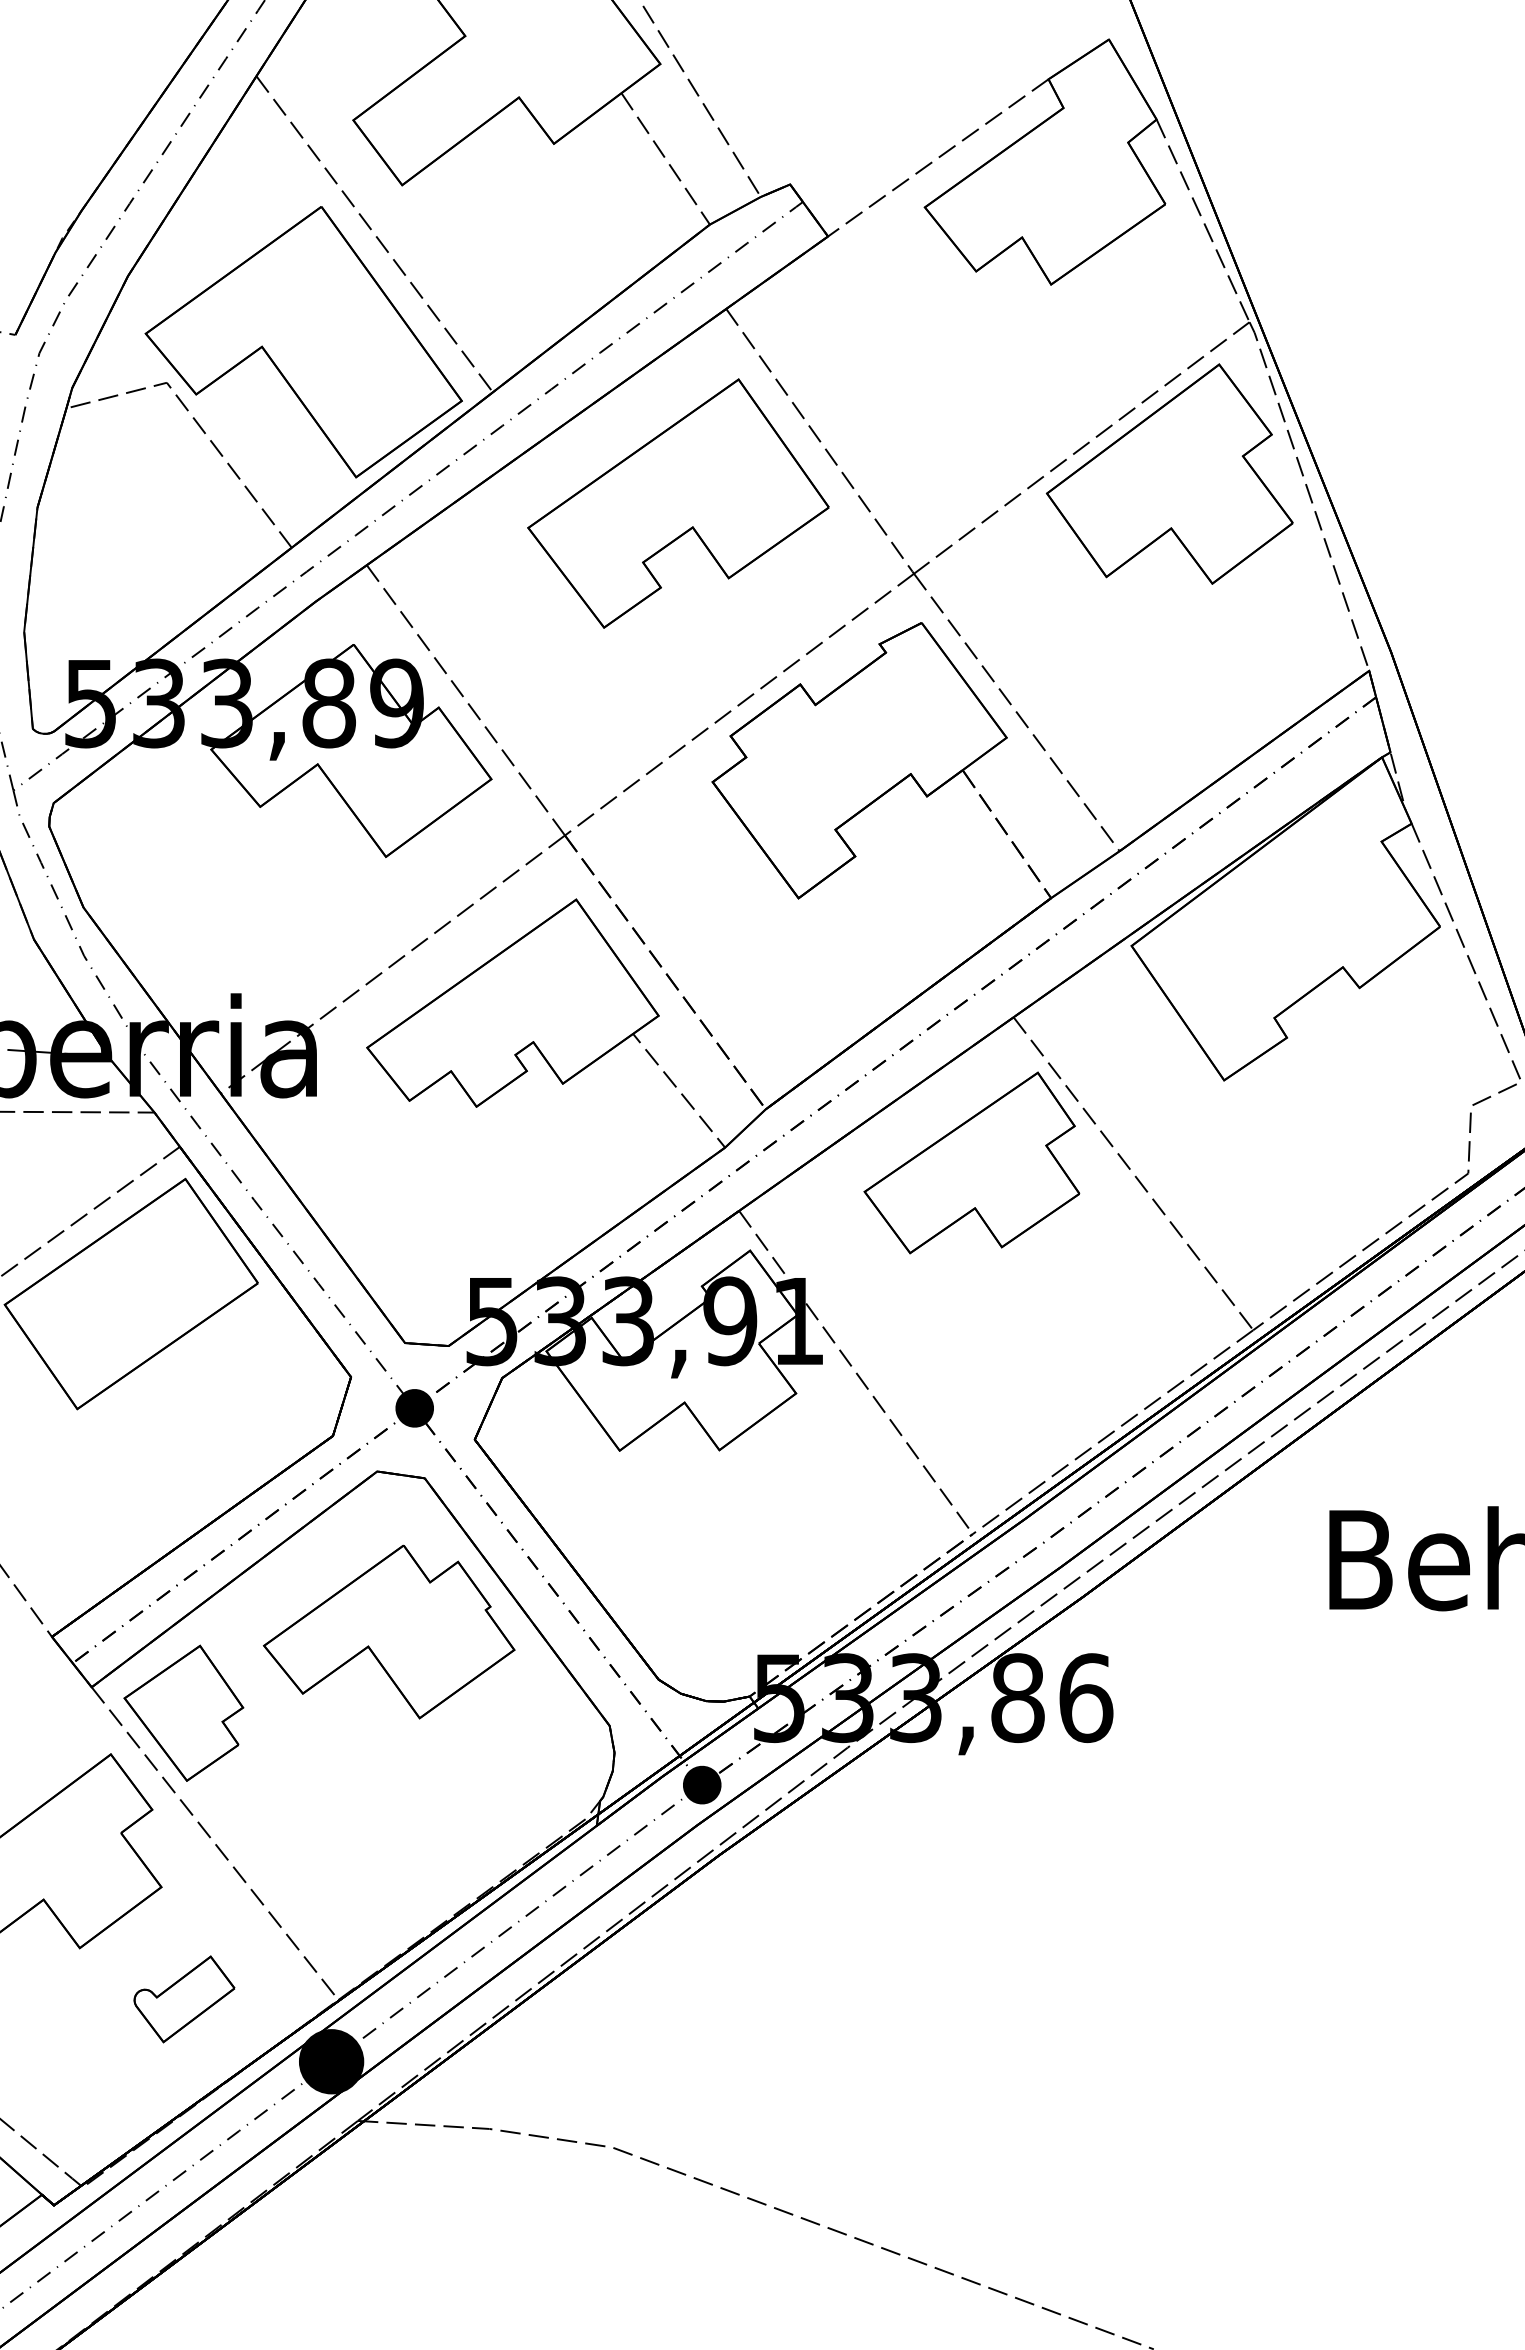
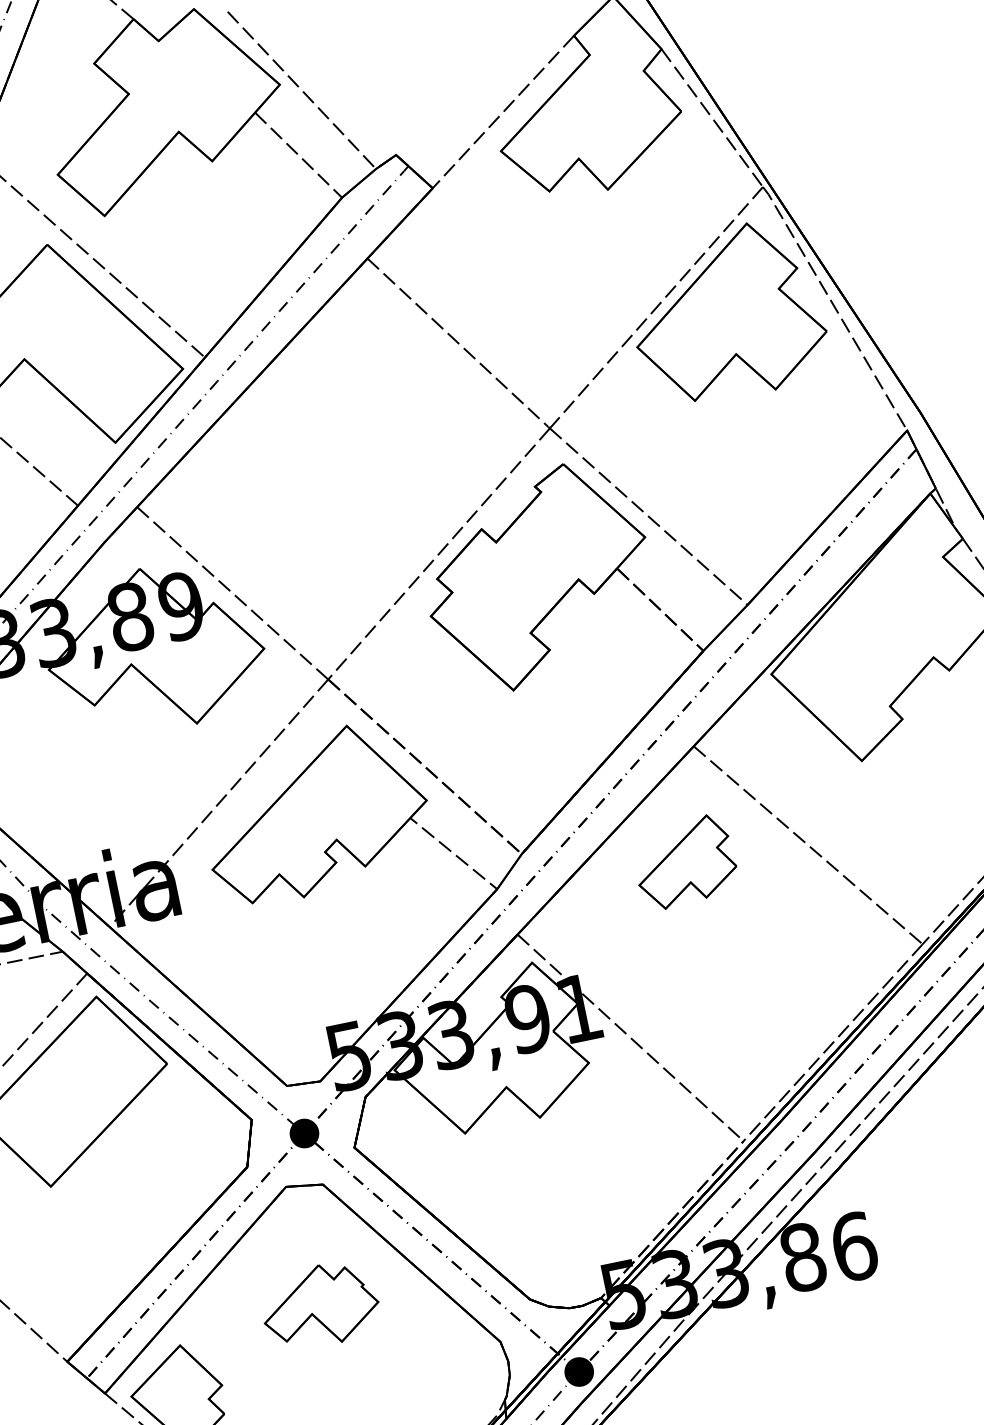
part: (678, 503) -> (361, 412), removed
part: (971, 1162) -> (684, 862), size x0.6
part: (389, 1631) -> (320, 1305), size x0.6

